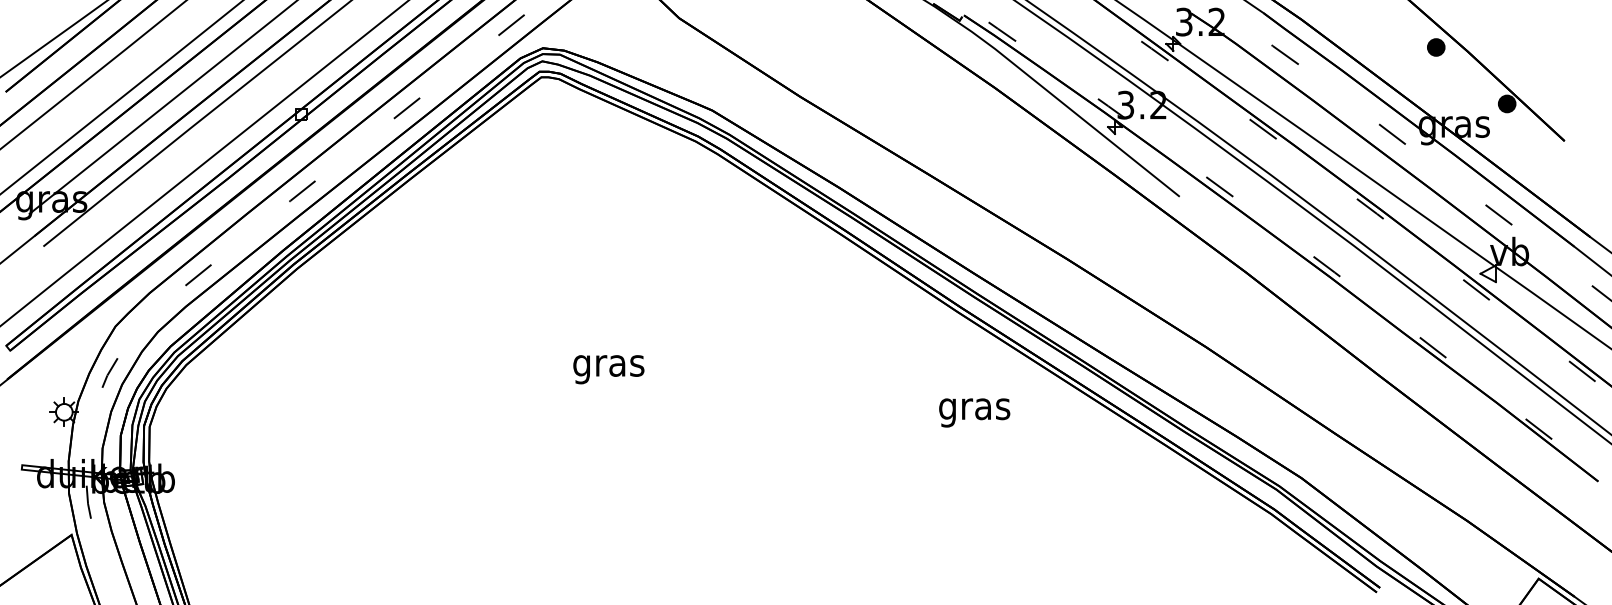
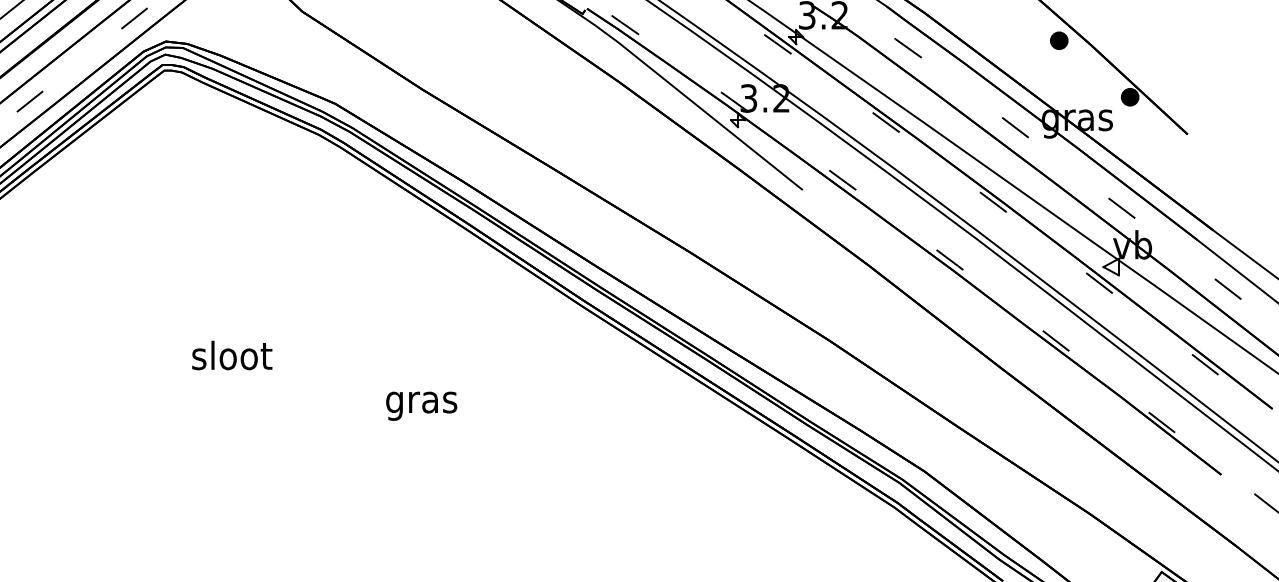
text: (609, 365) -> (232, 358), gras -> sloot
text: (974, 412) -> (421, 405), moved

